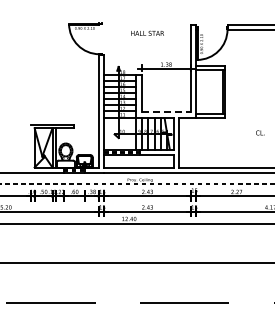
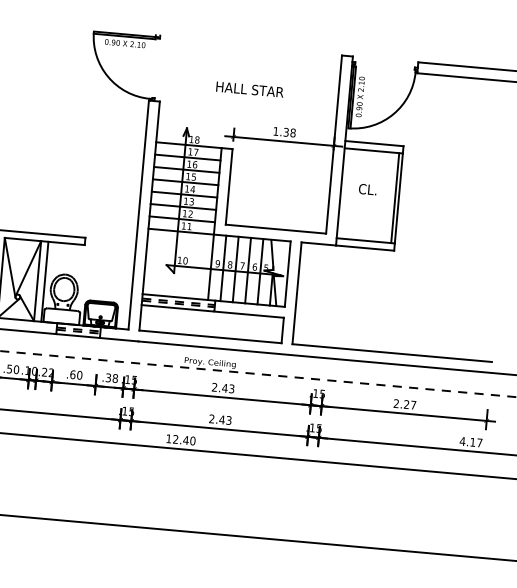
text: (147, 32) -> (249, 87), moved
line: (166, 112) -> (276, 229), dashed -> solid
text: (260, 132) -> (368, 188), moved

